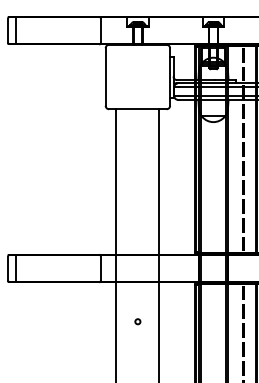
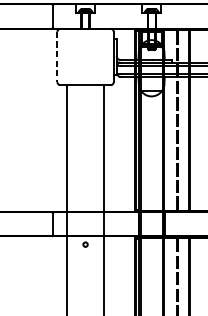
line: (105, 77) -> (57, 57), solid -> dashed
circle: (137, 321) -> (85, 244), moved

